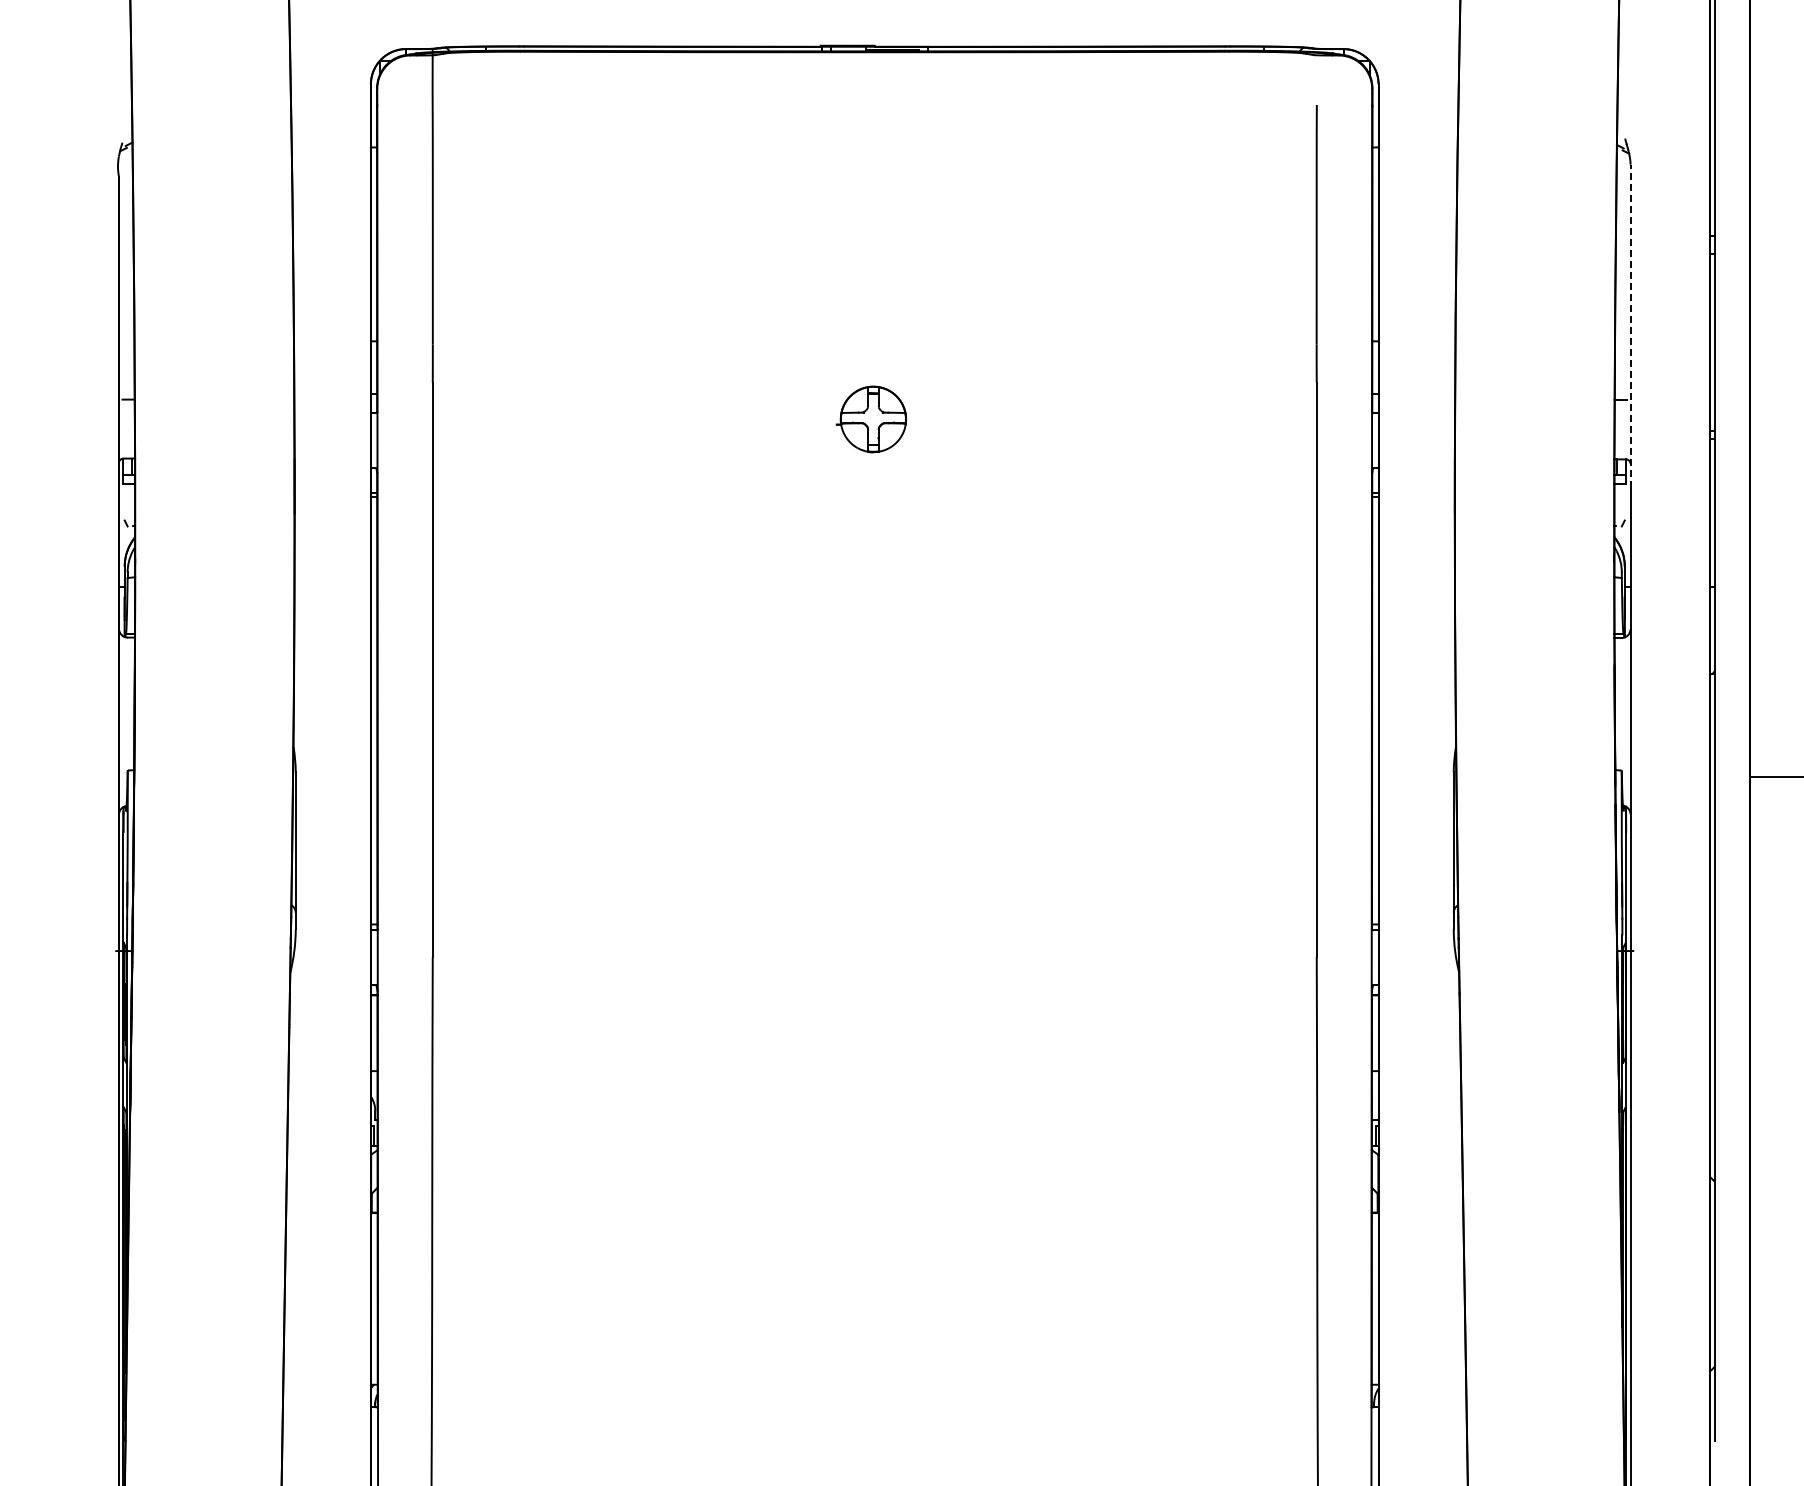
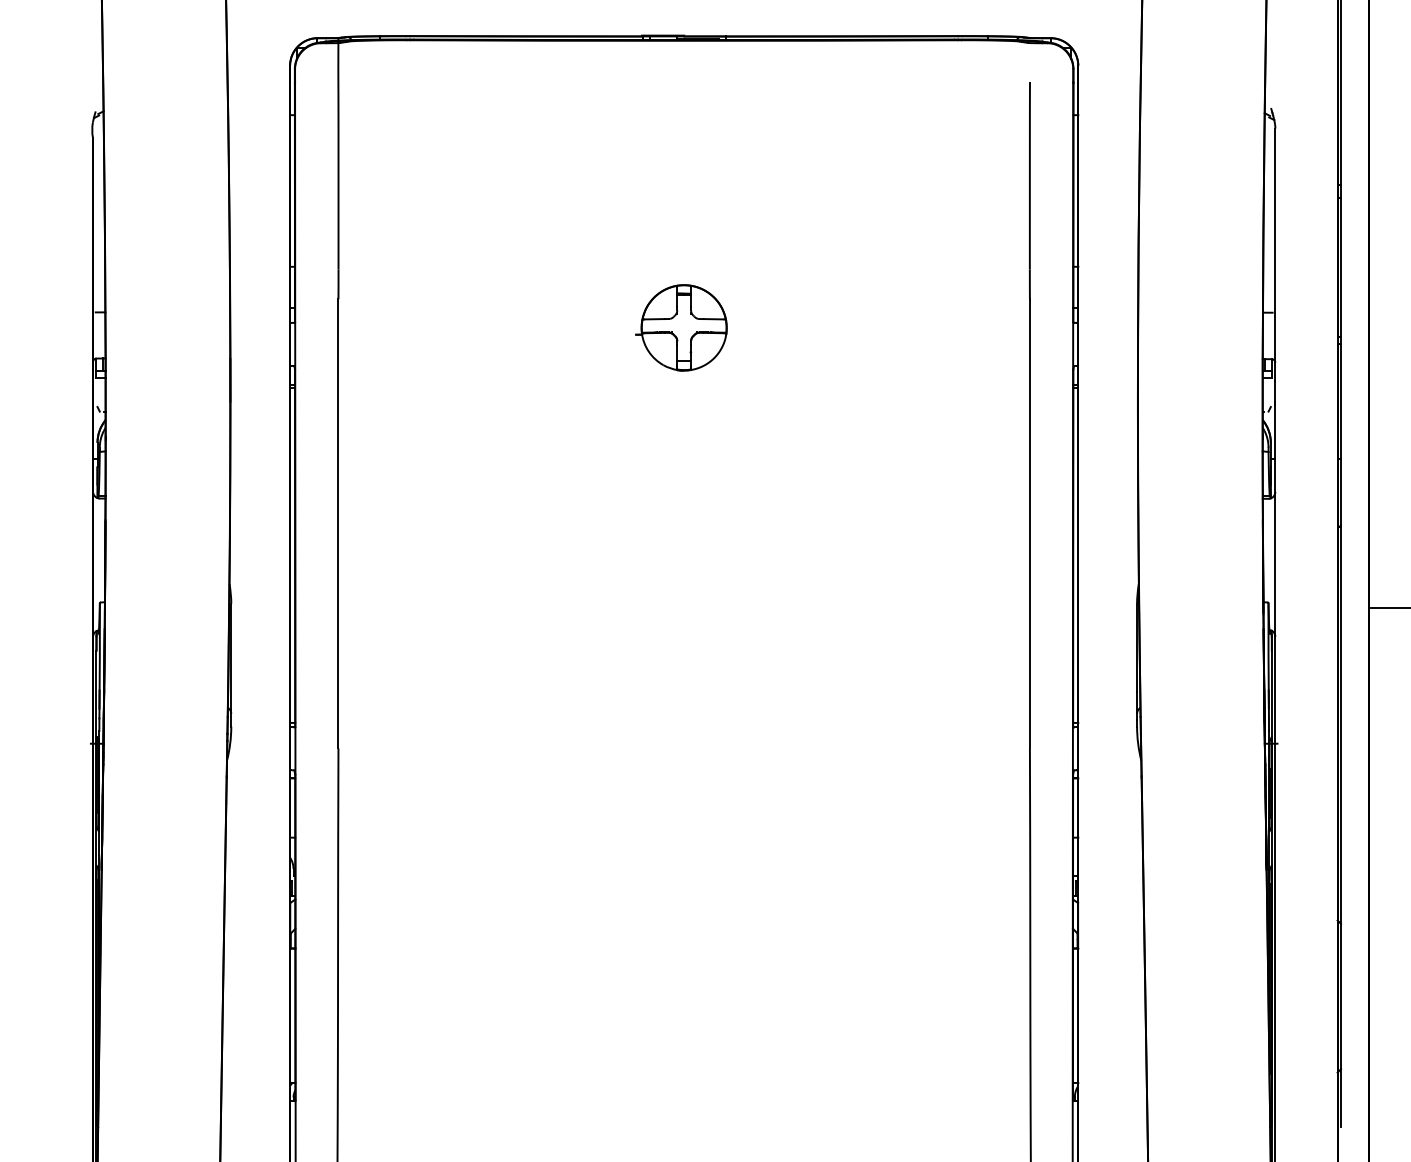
line: (1630, 326) -> (1275, 255), dashed -> solid
part: (871, 419) -> (681, 327), size x1.67

